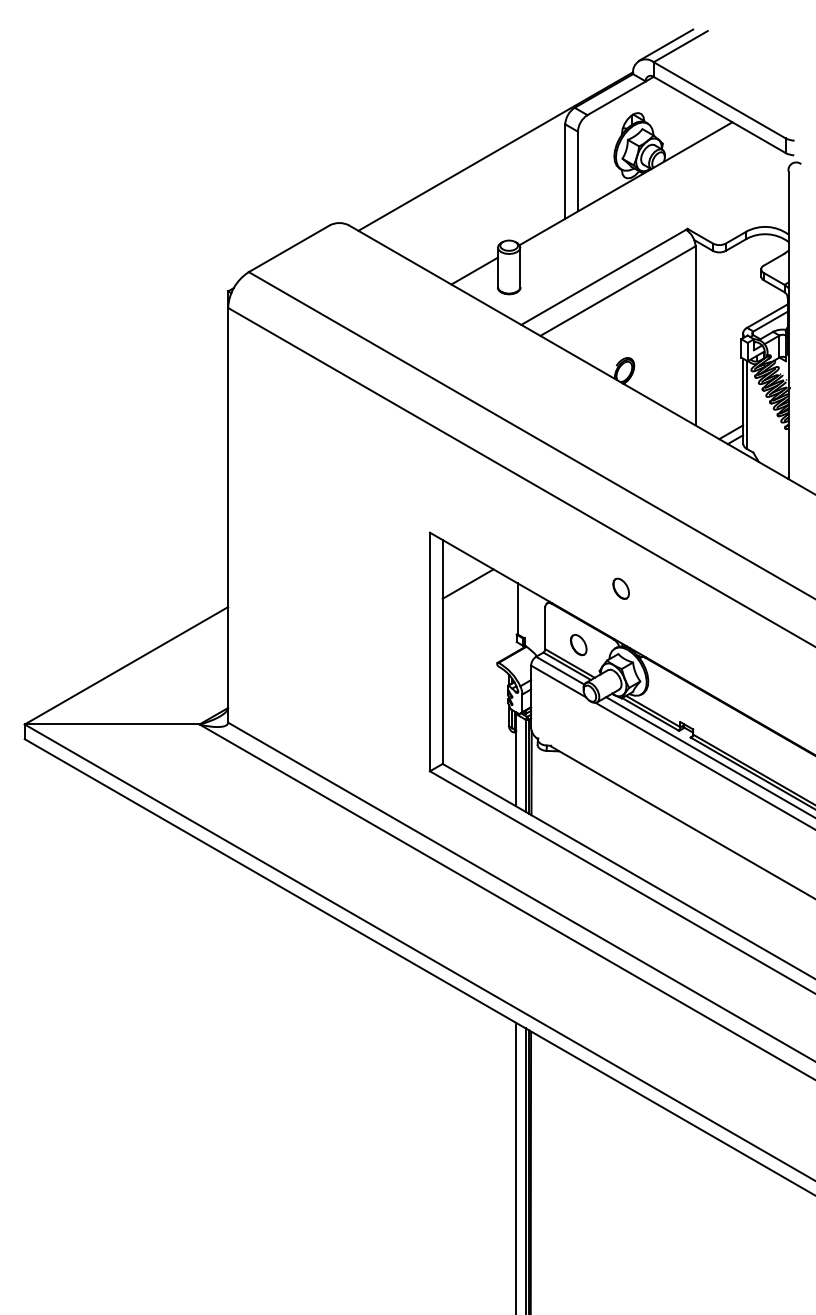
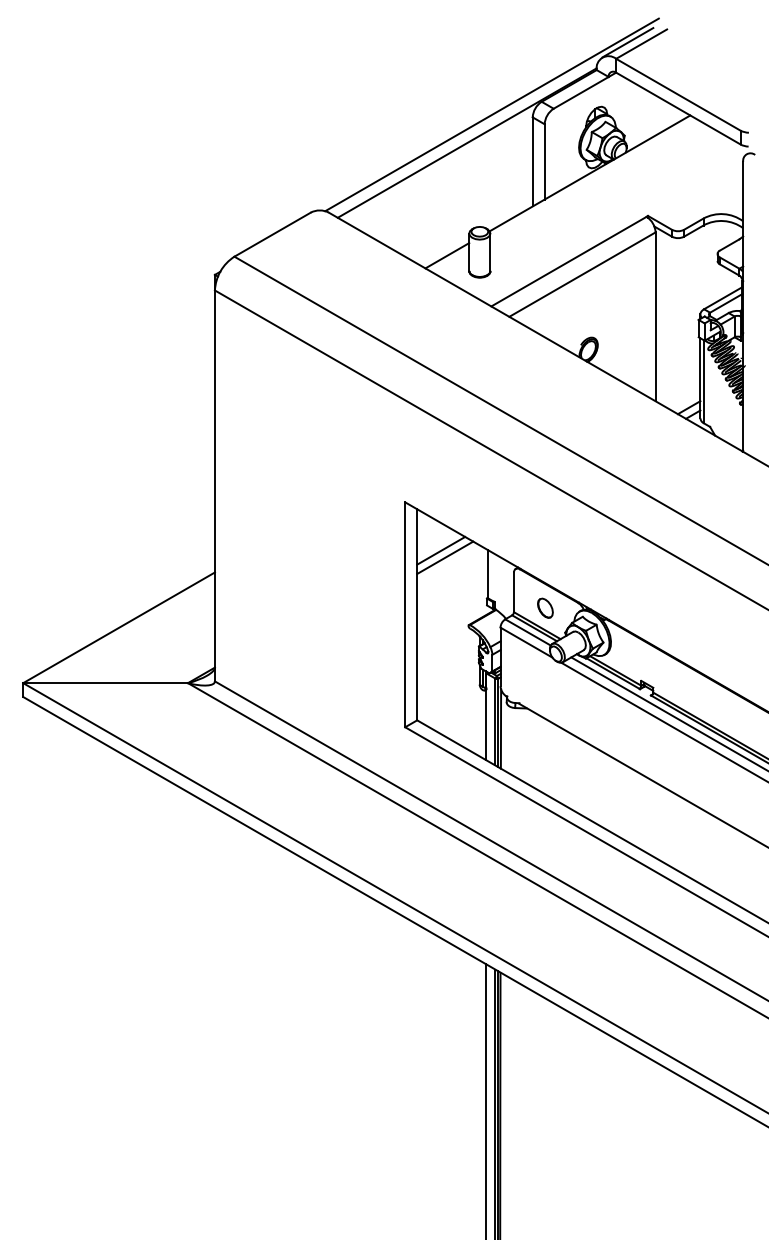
line: (521, 121) -> (491, 114), added
part: (621, 588) -> (585, 554), removed
line: (472, 591) -> (445, 557), added

